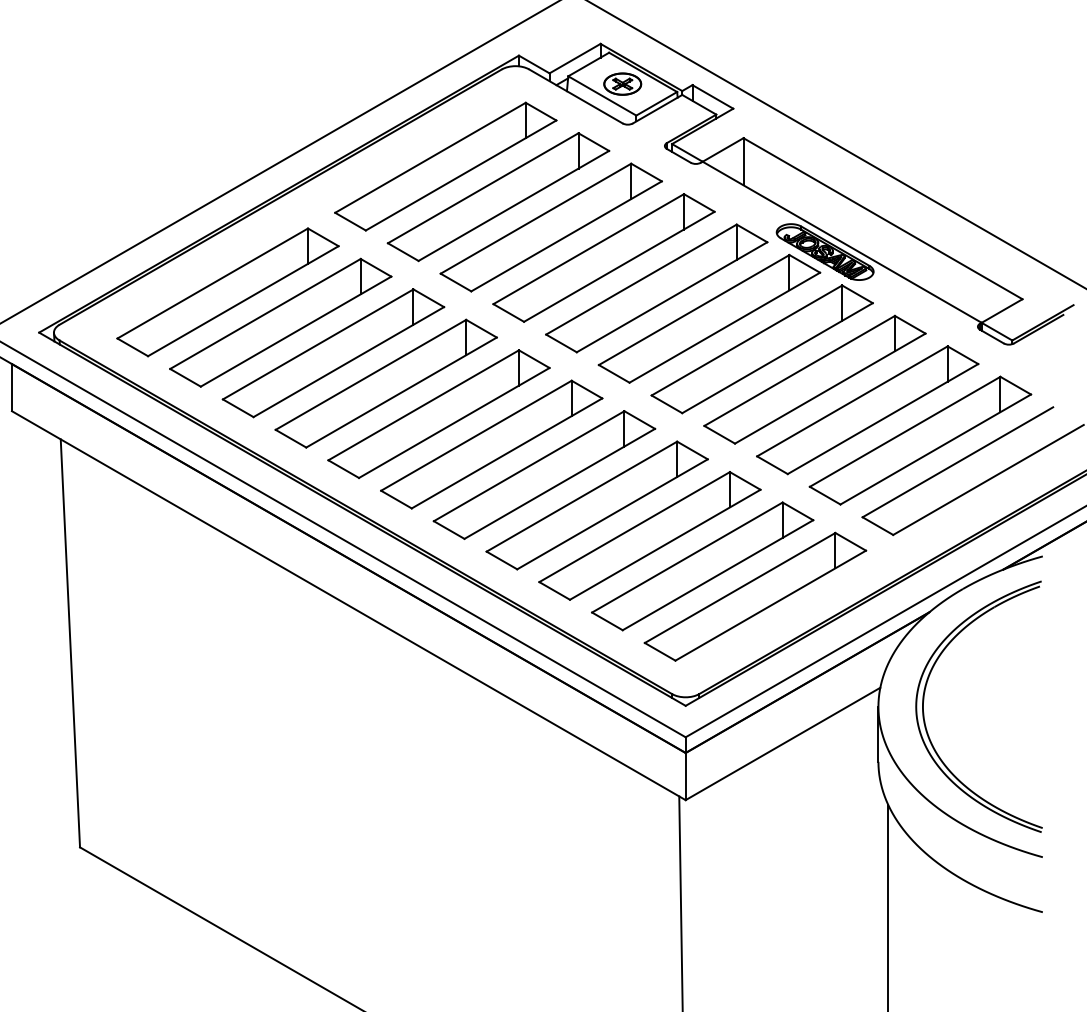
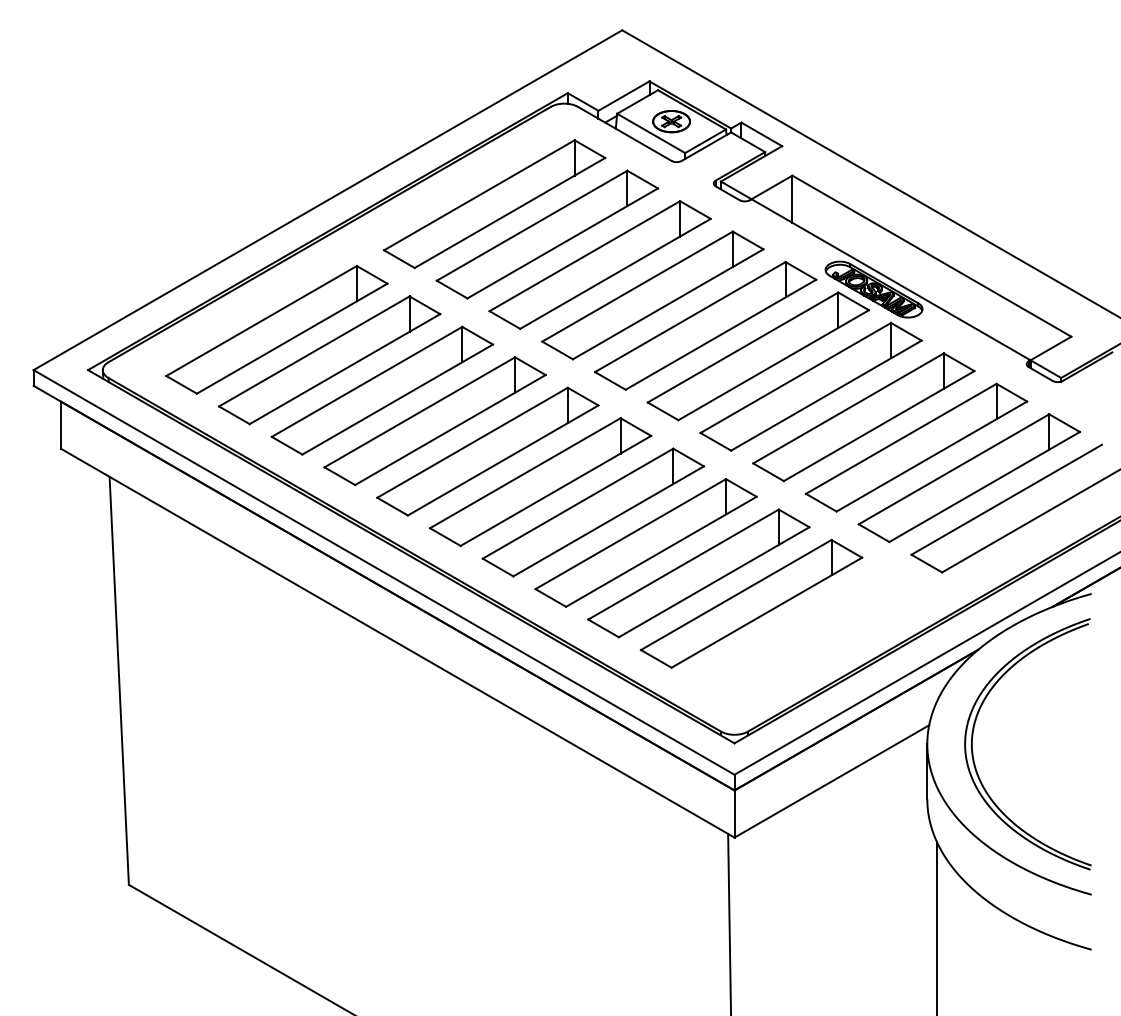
part: (754, 597) -> (803, 634), removed

